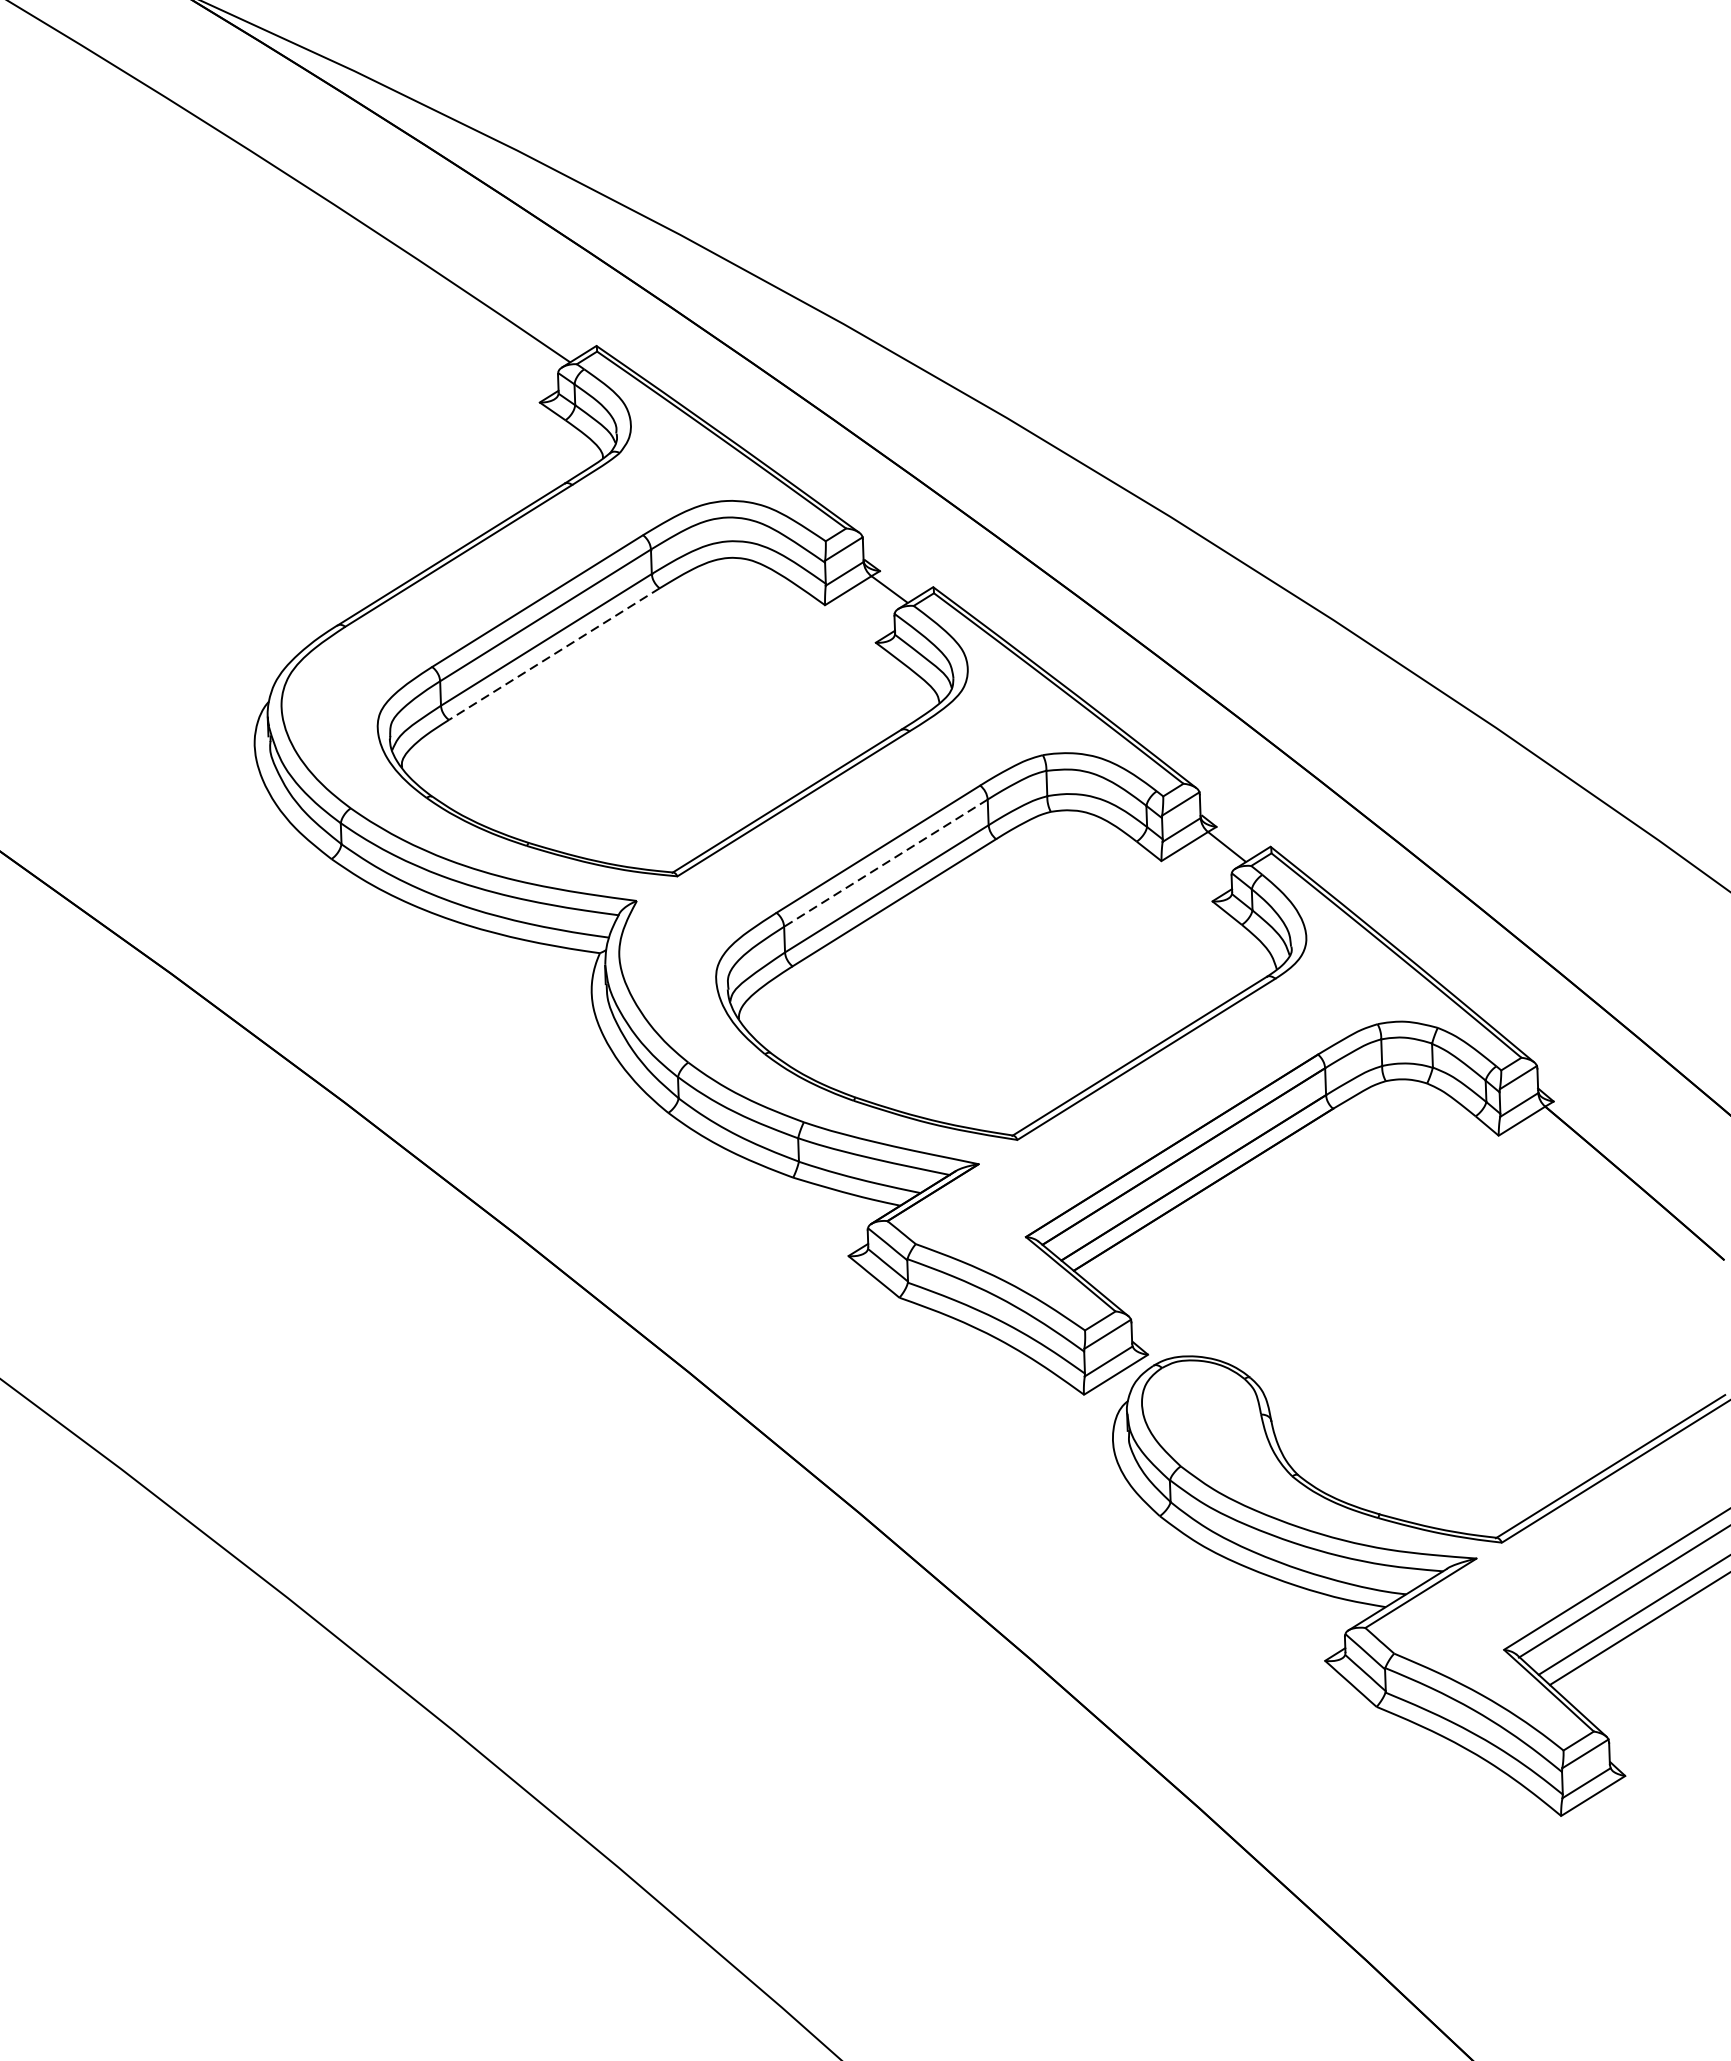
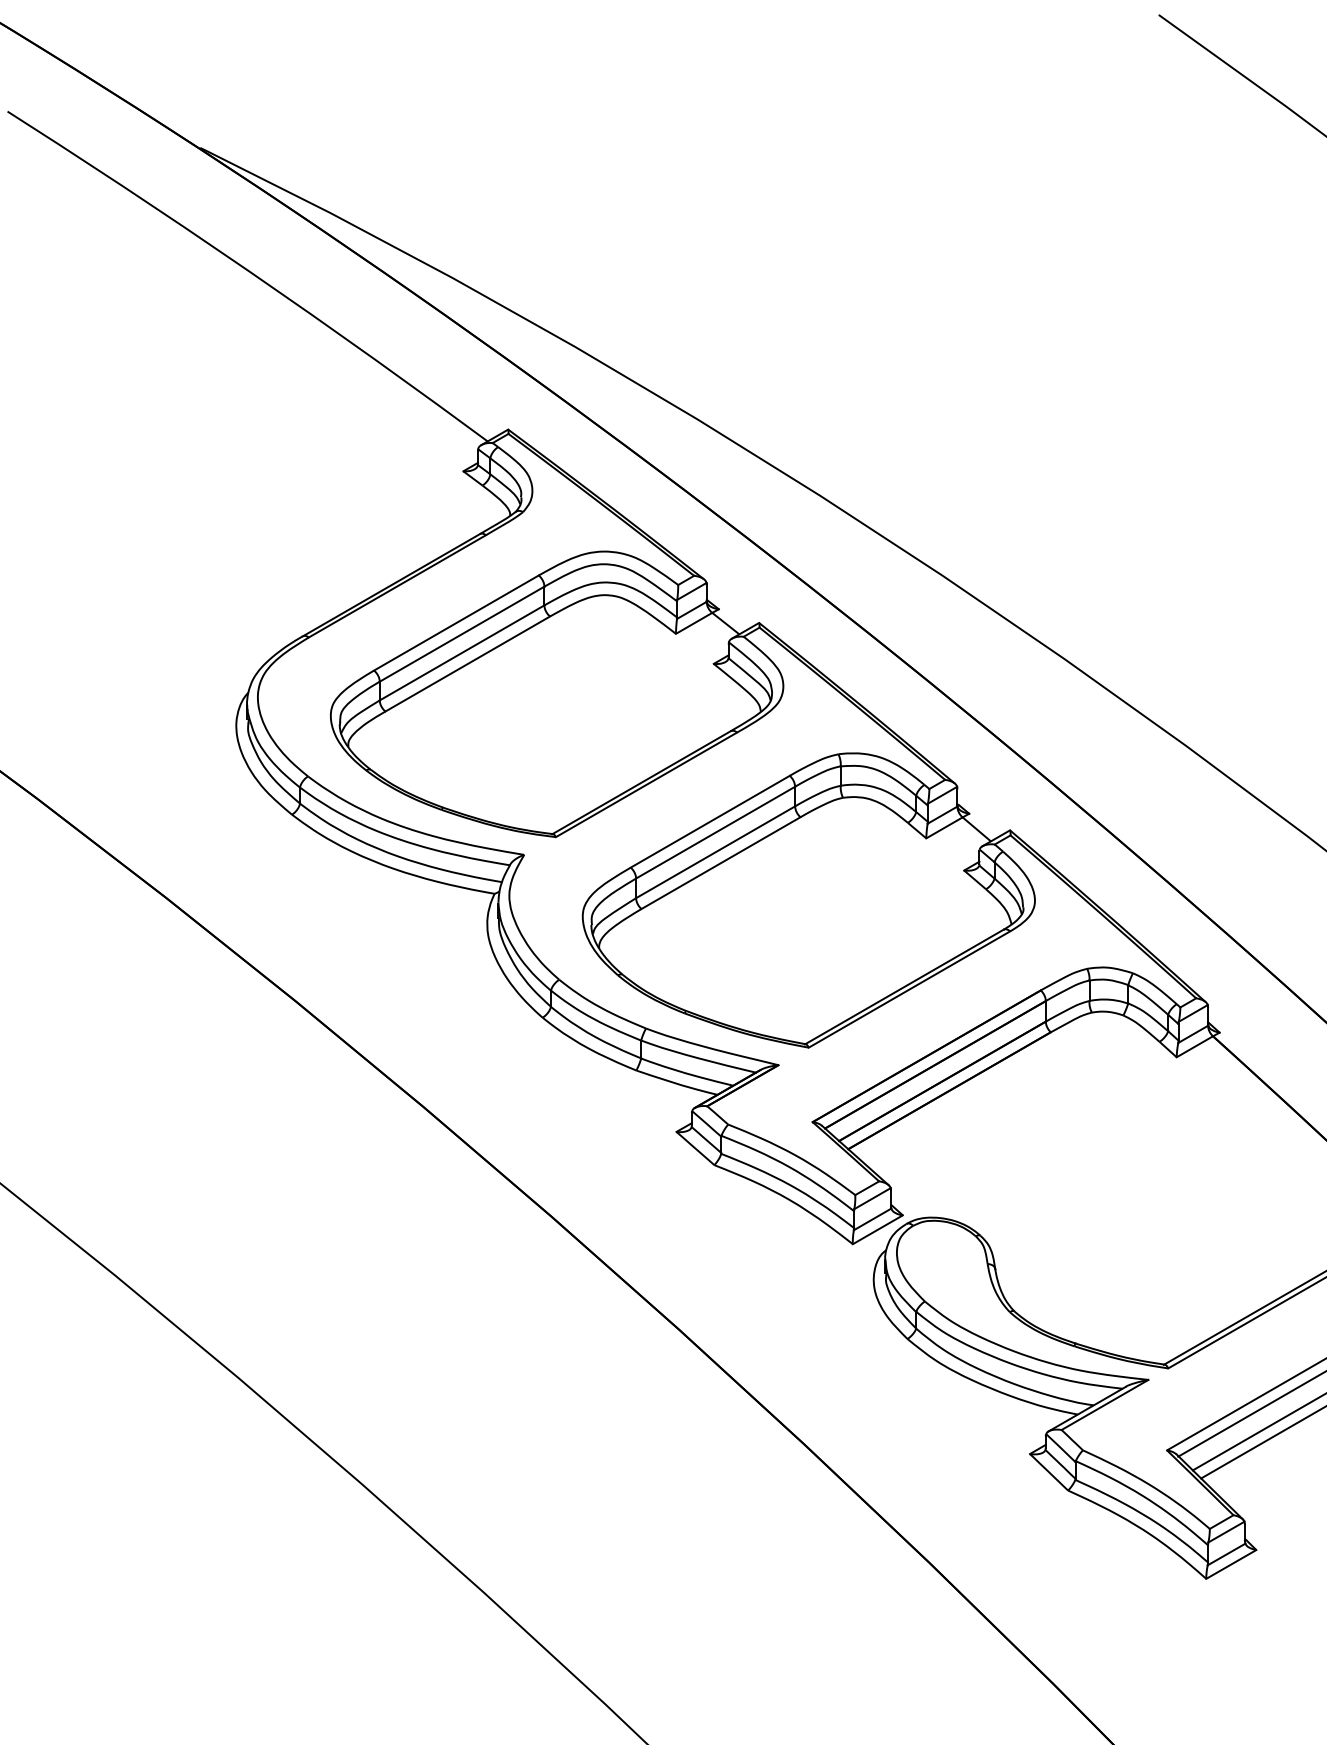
line: (554, 654) -> (467, 664), dashed -> solid
line: (885, 862) -> (715, 832), dashed -> solid

